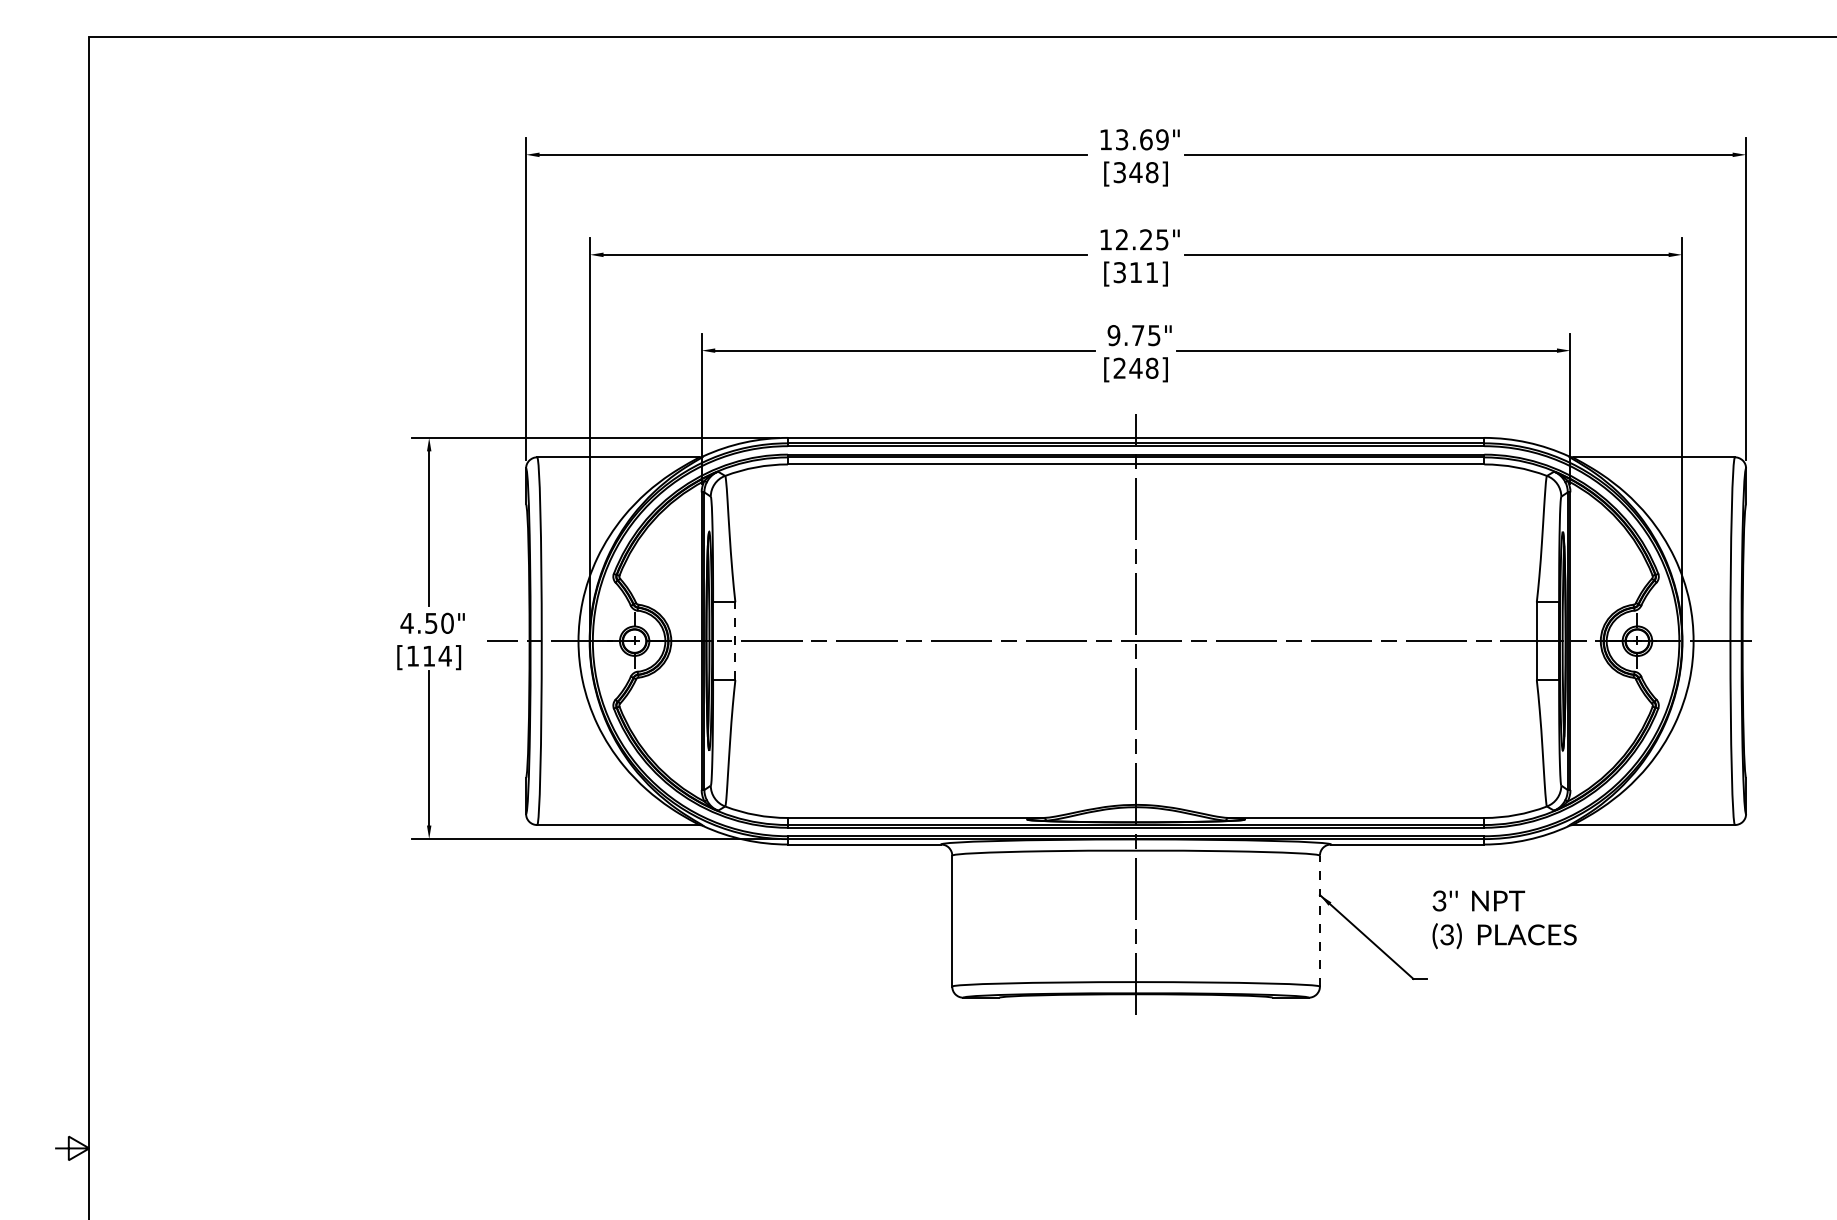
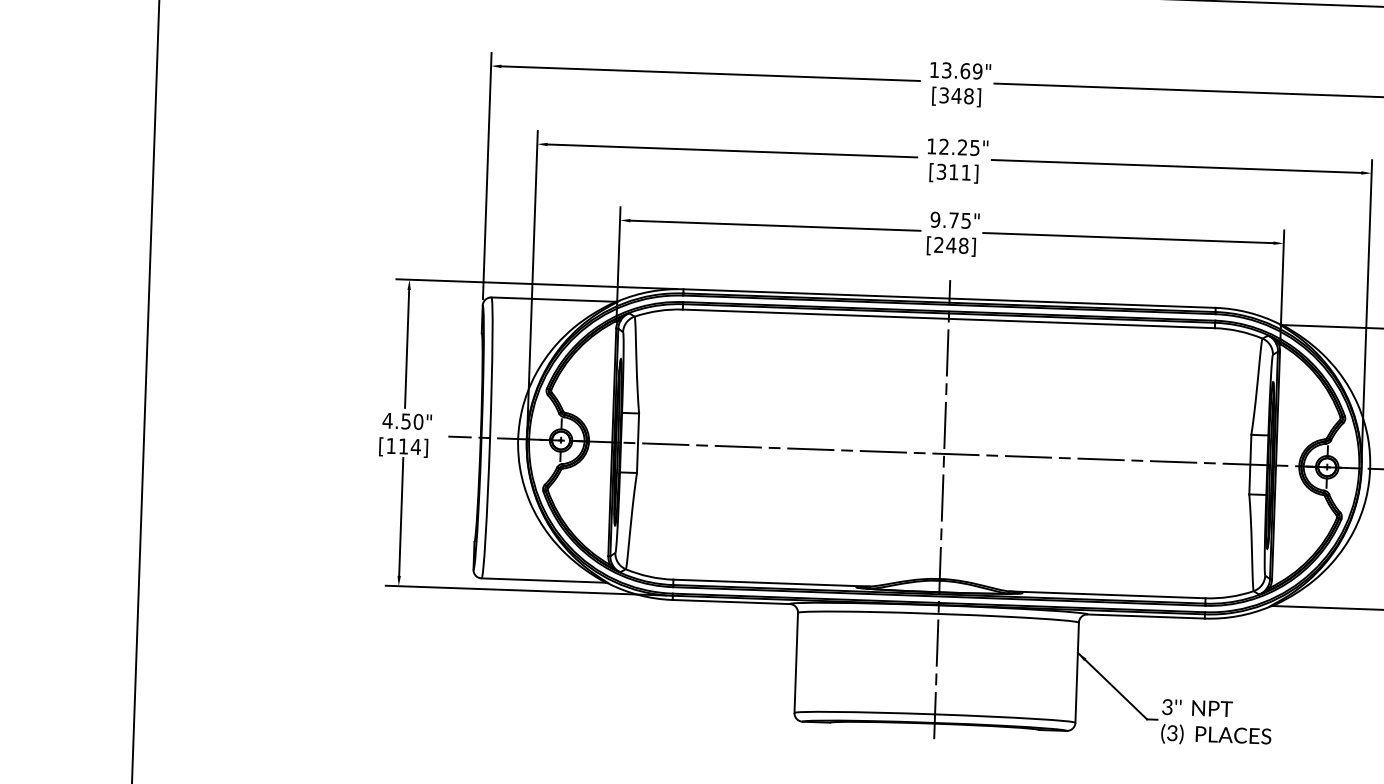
line: (735, 641) -> (638, 443), dashed -> solid
text: (1504, 919) -> (1216, 722), moved
line: (1319, 920) -> (1076, 672), dashed -> solid

